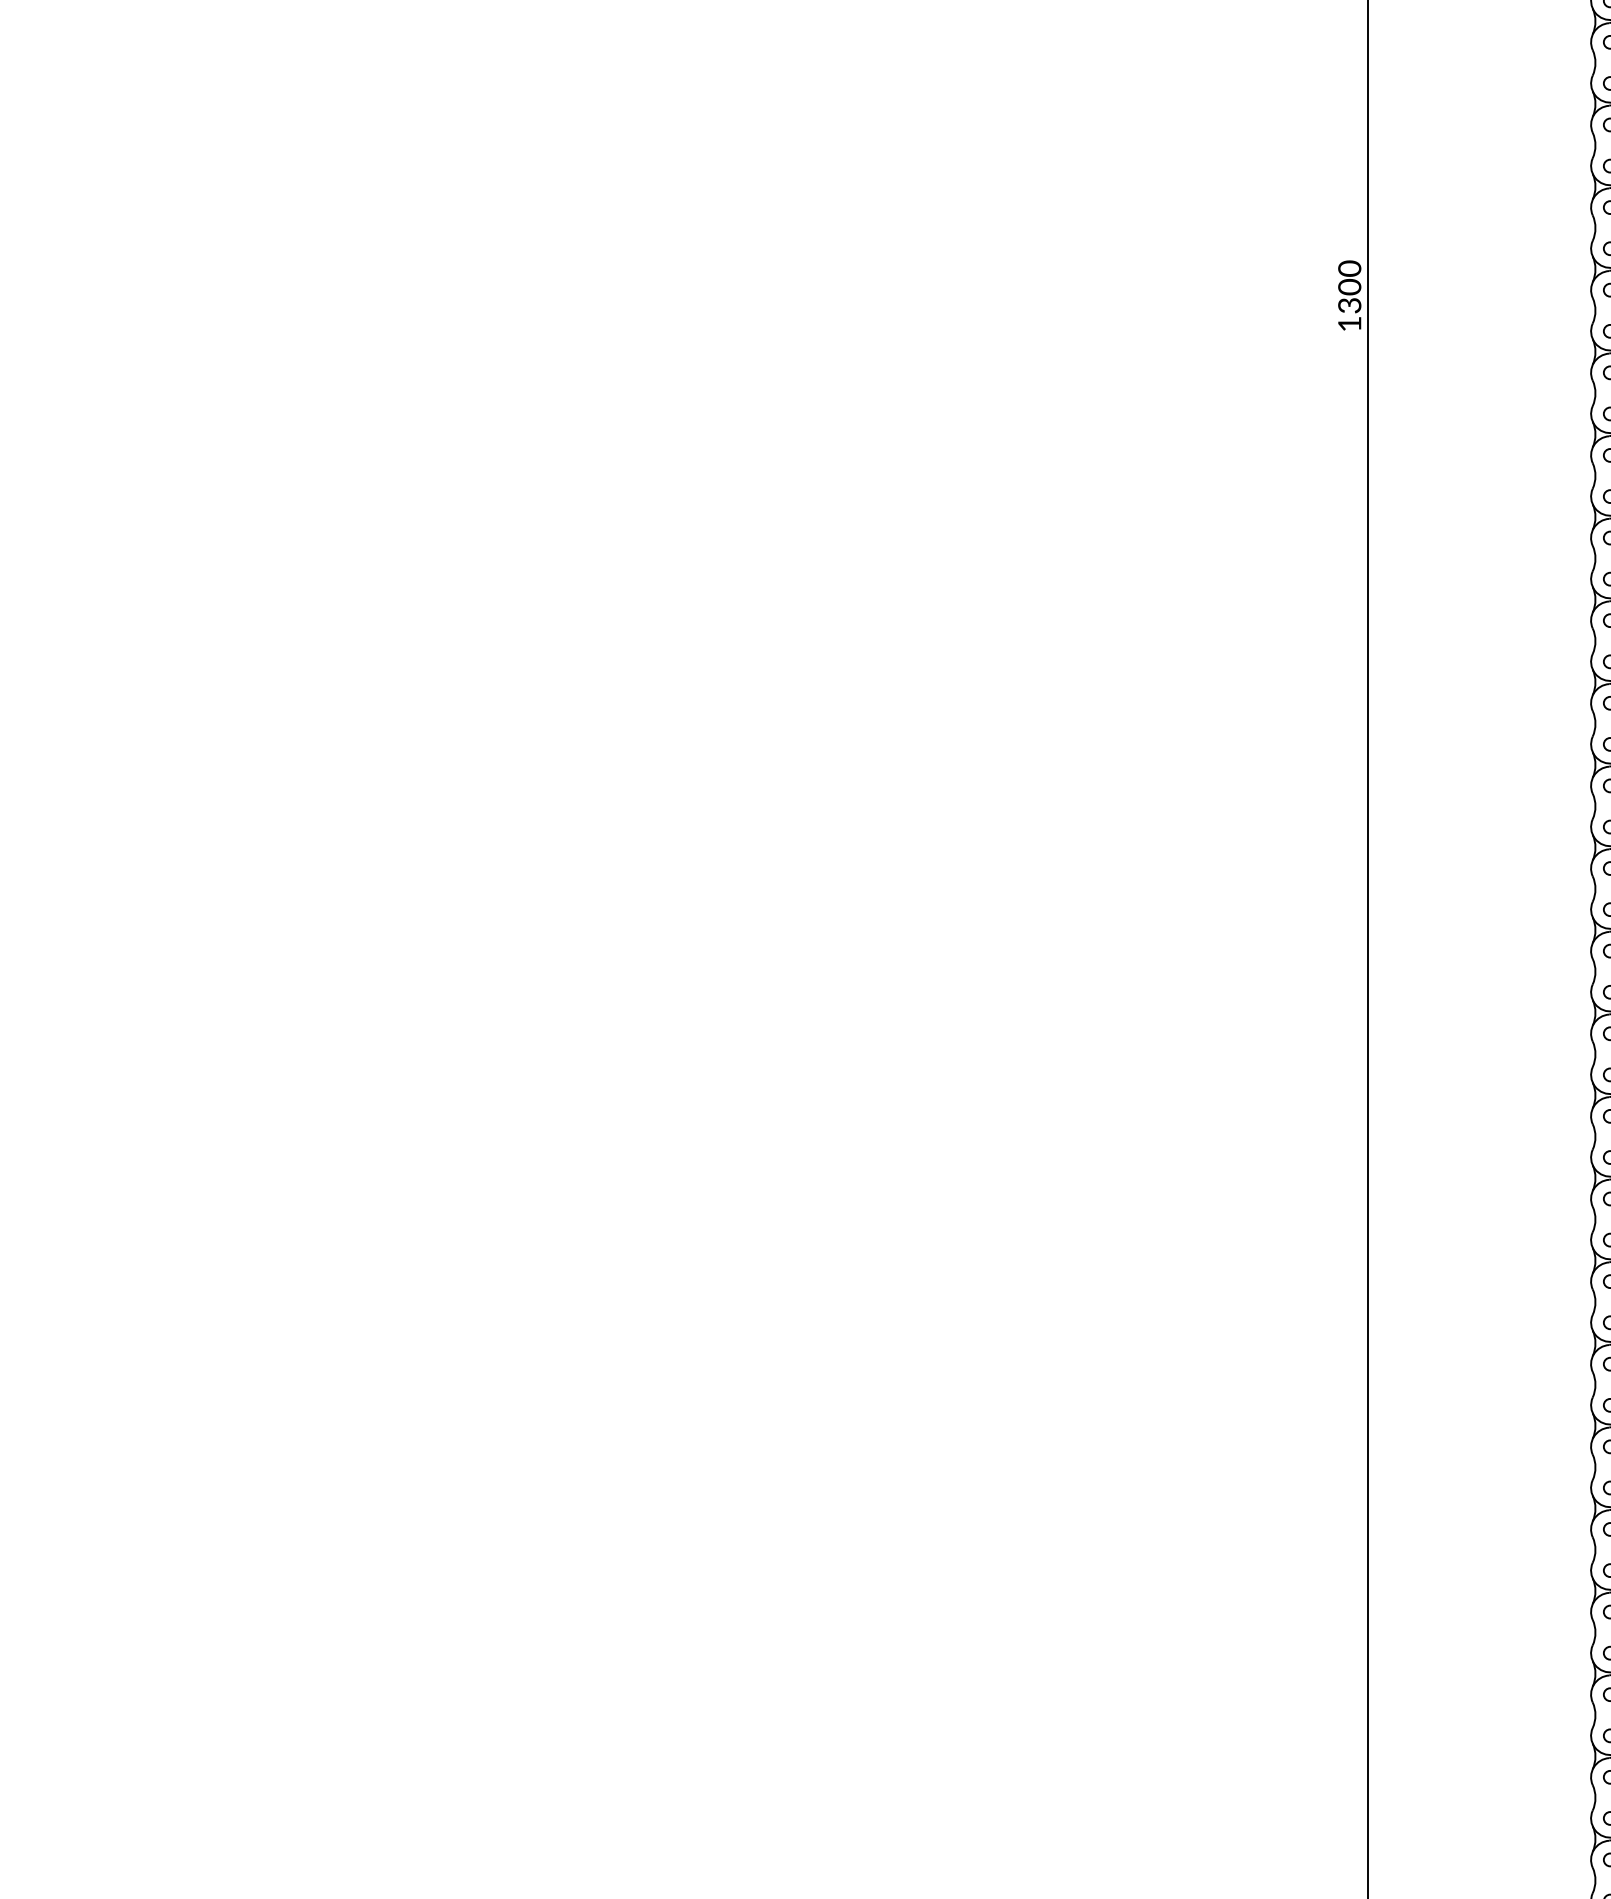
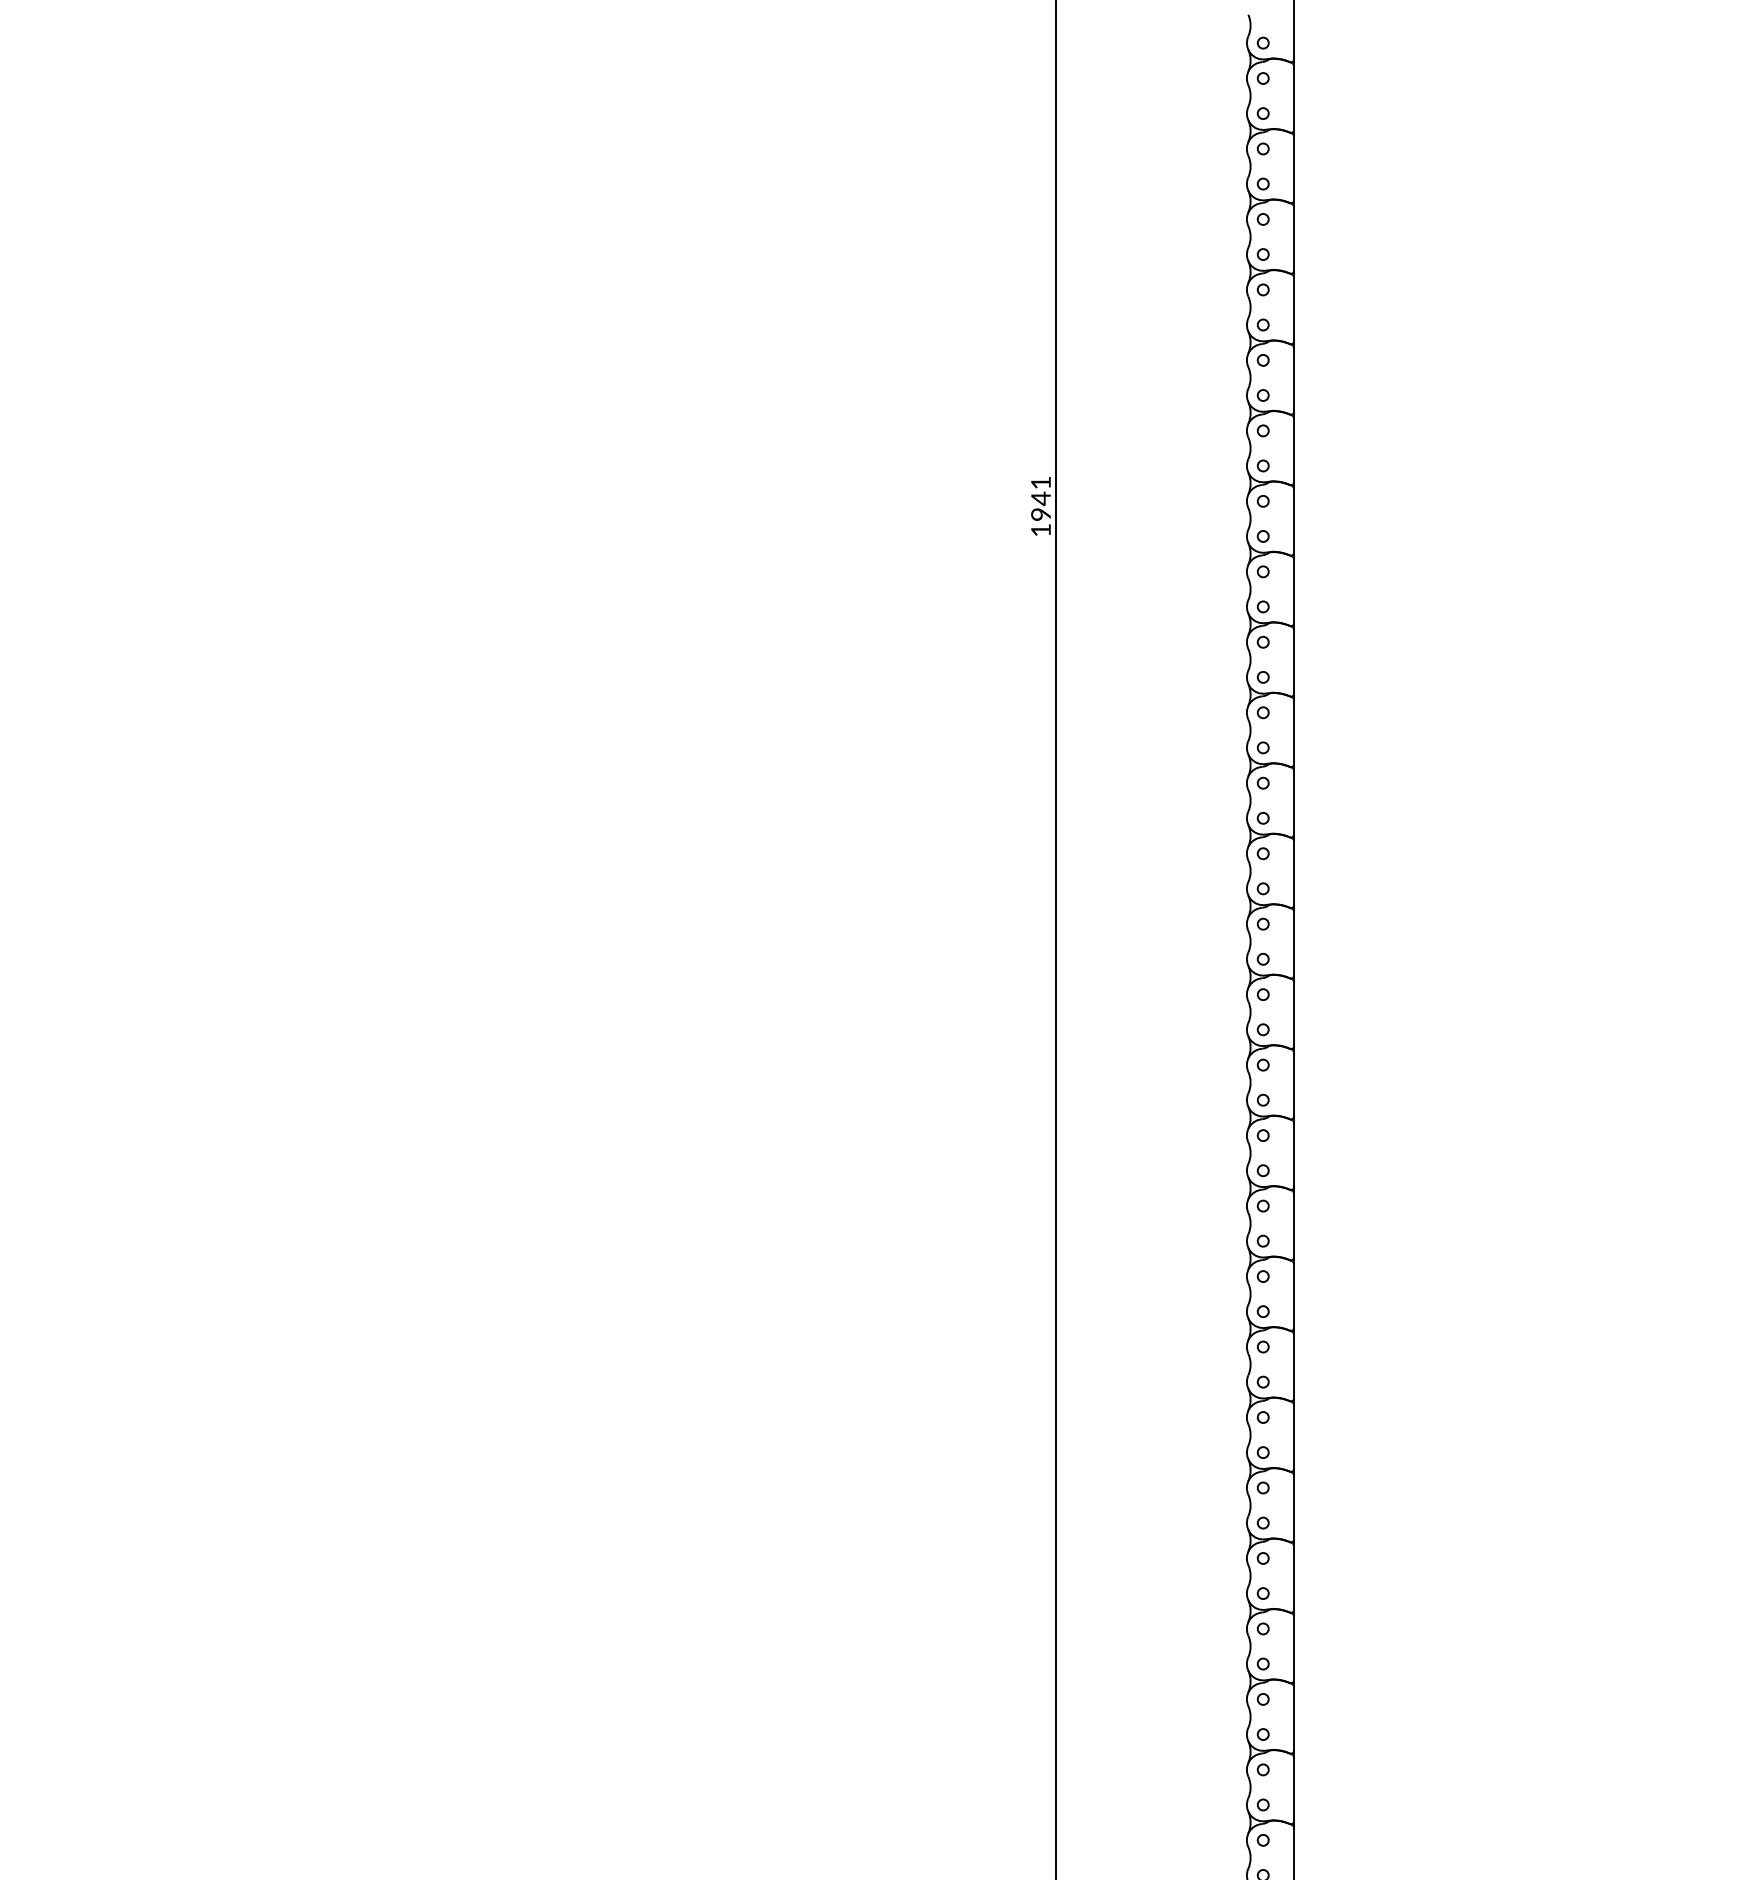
text: (1349, 286) -> (1040, 498), 1300 -> 1941

